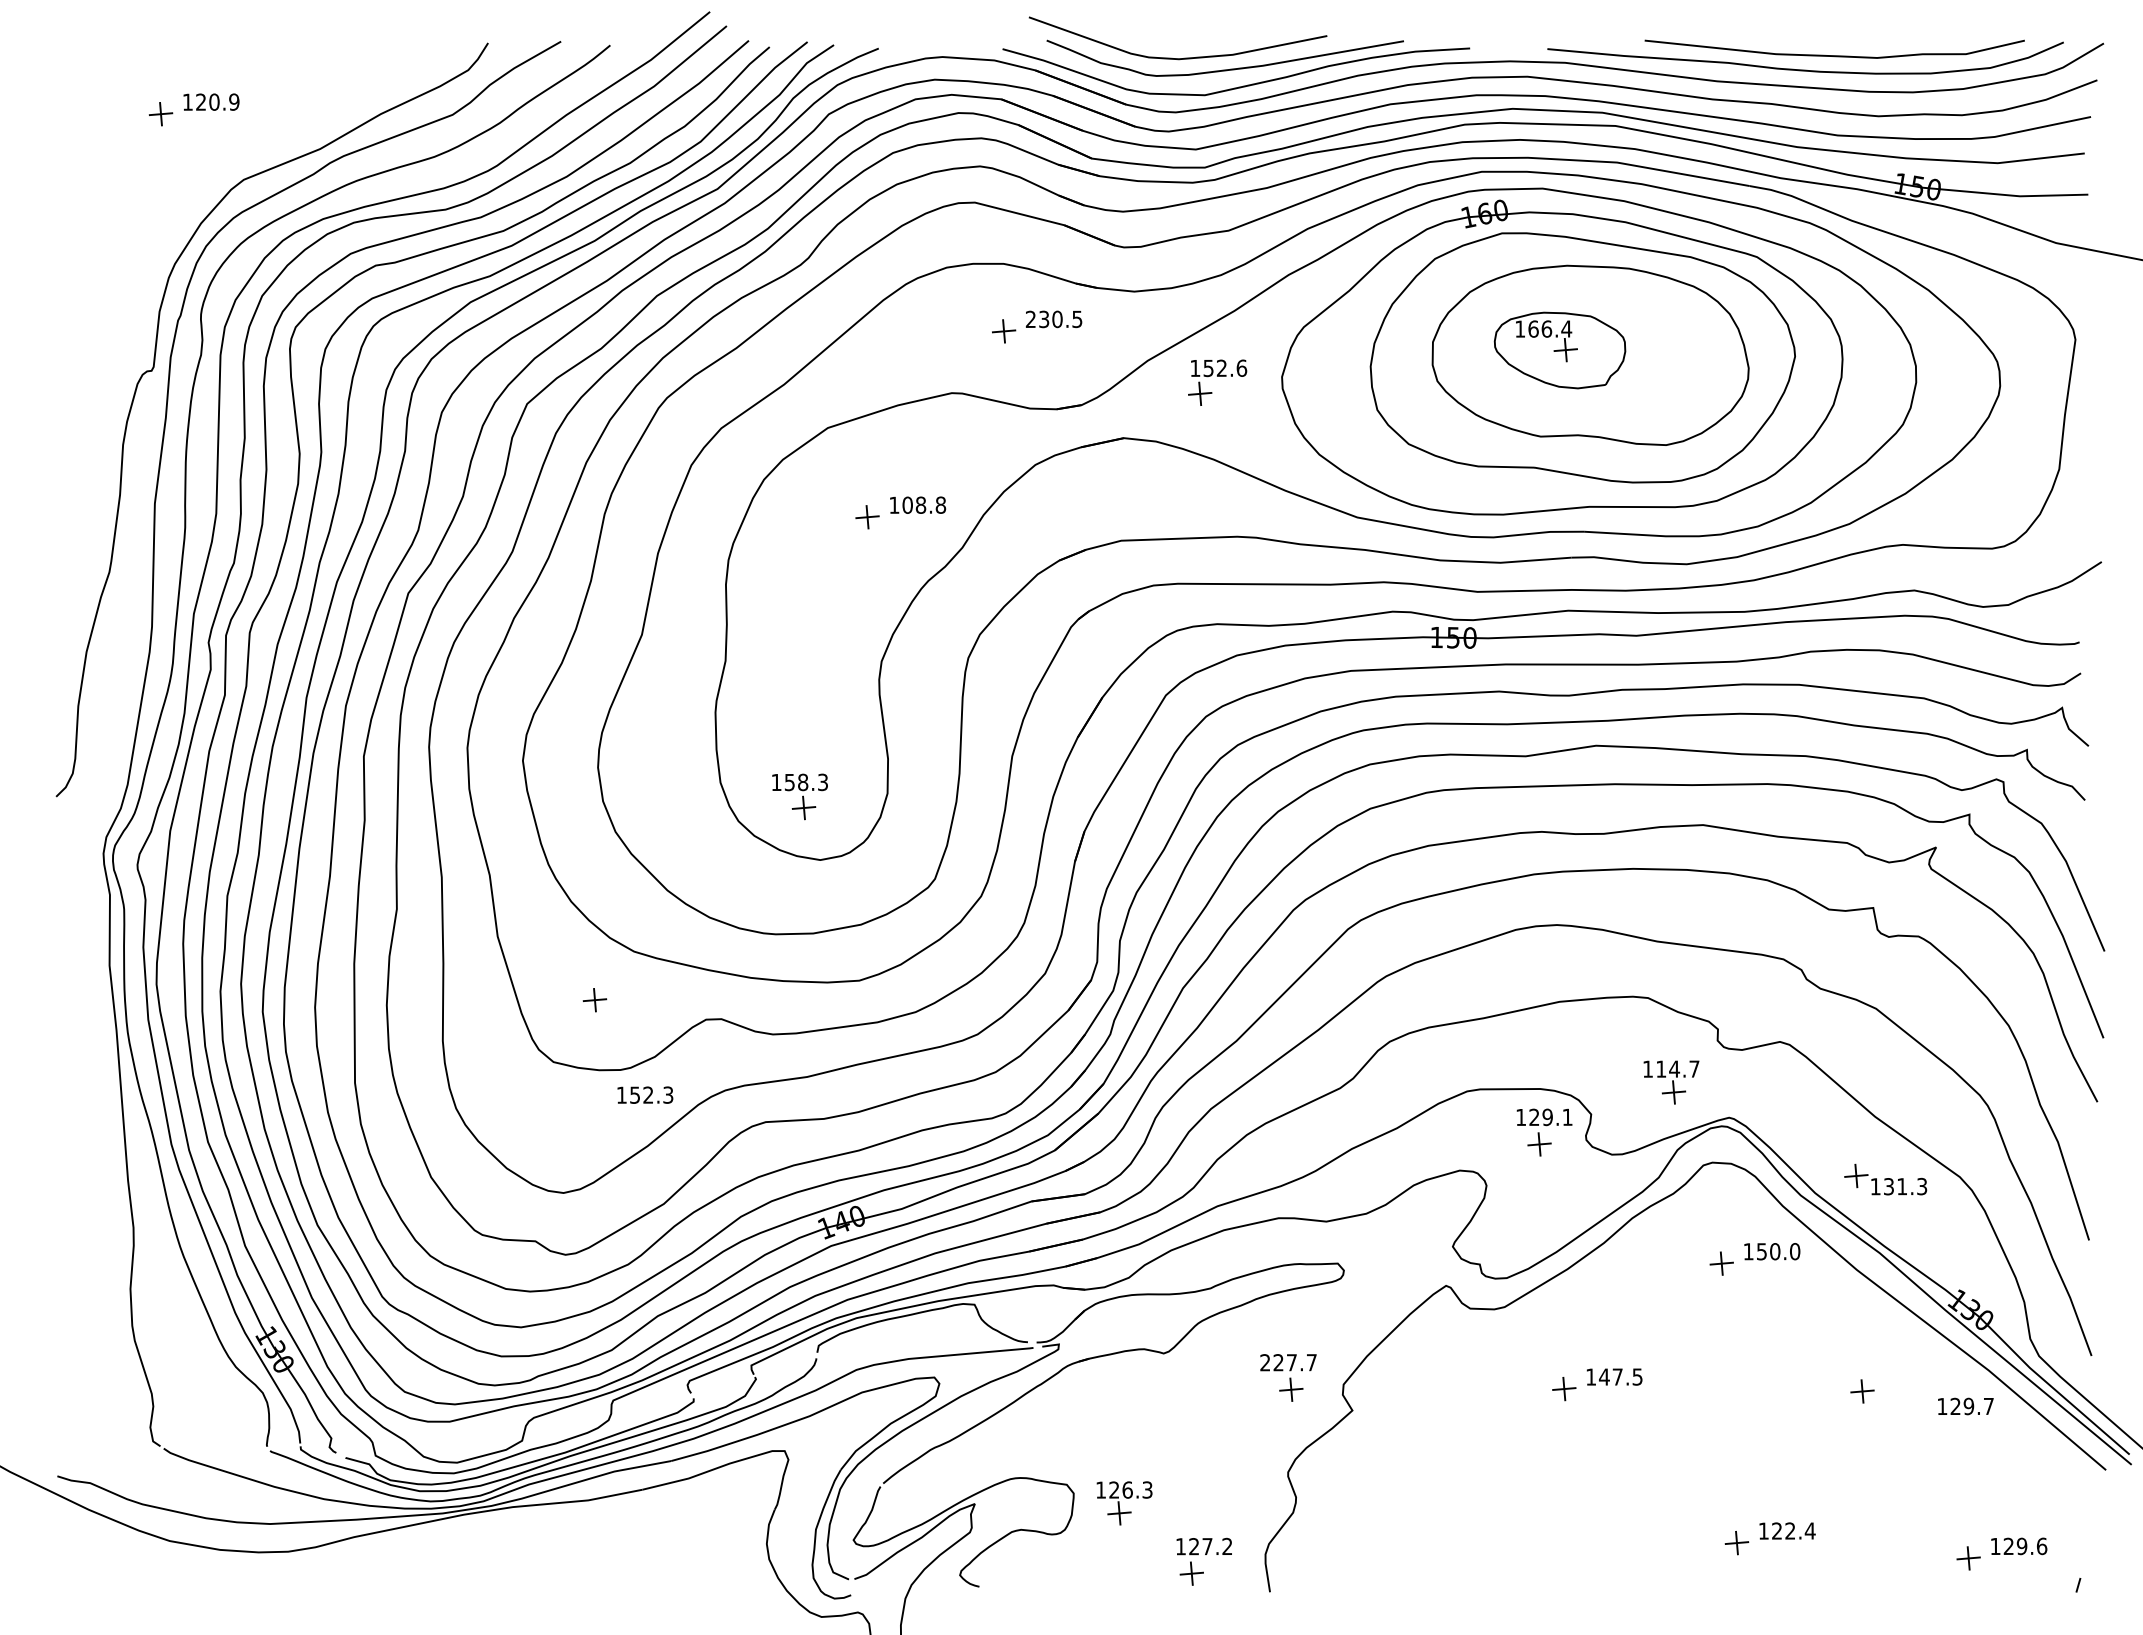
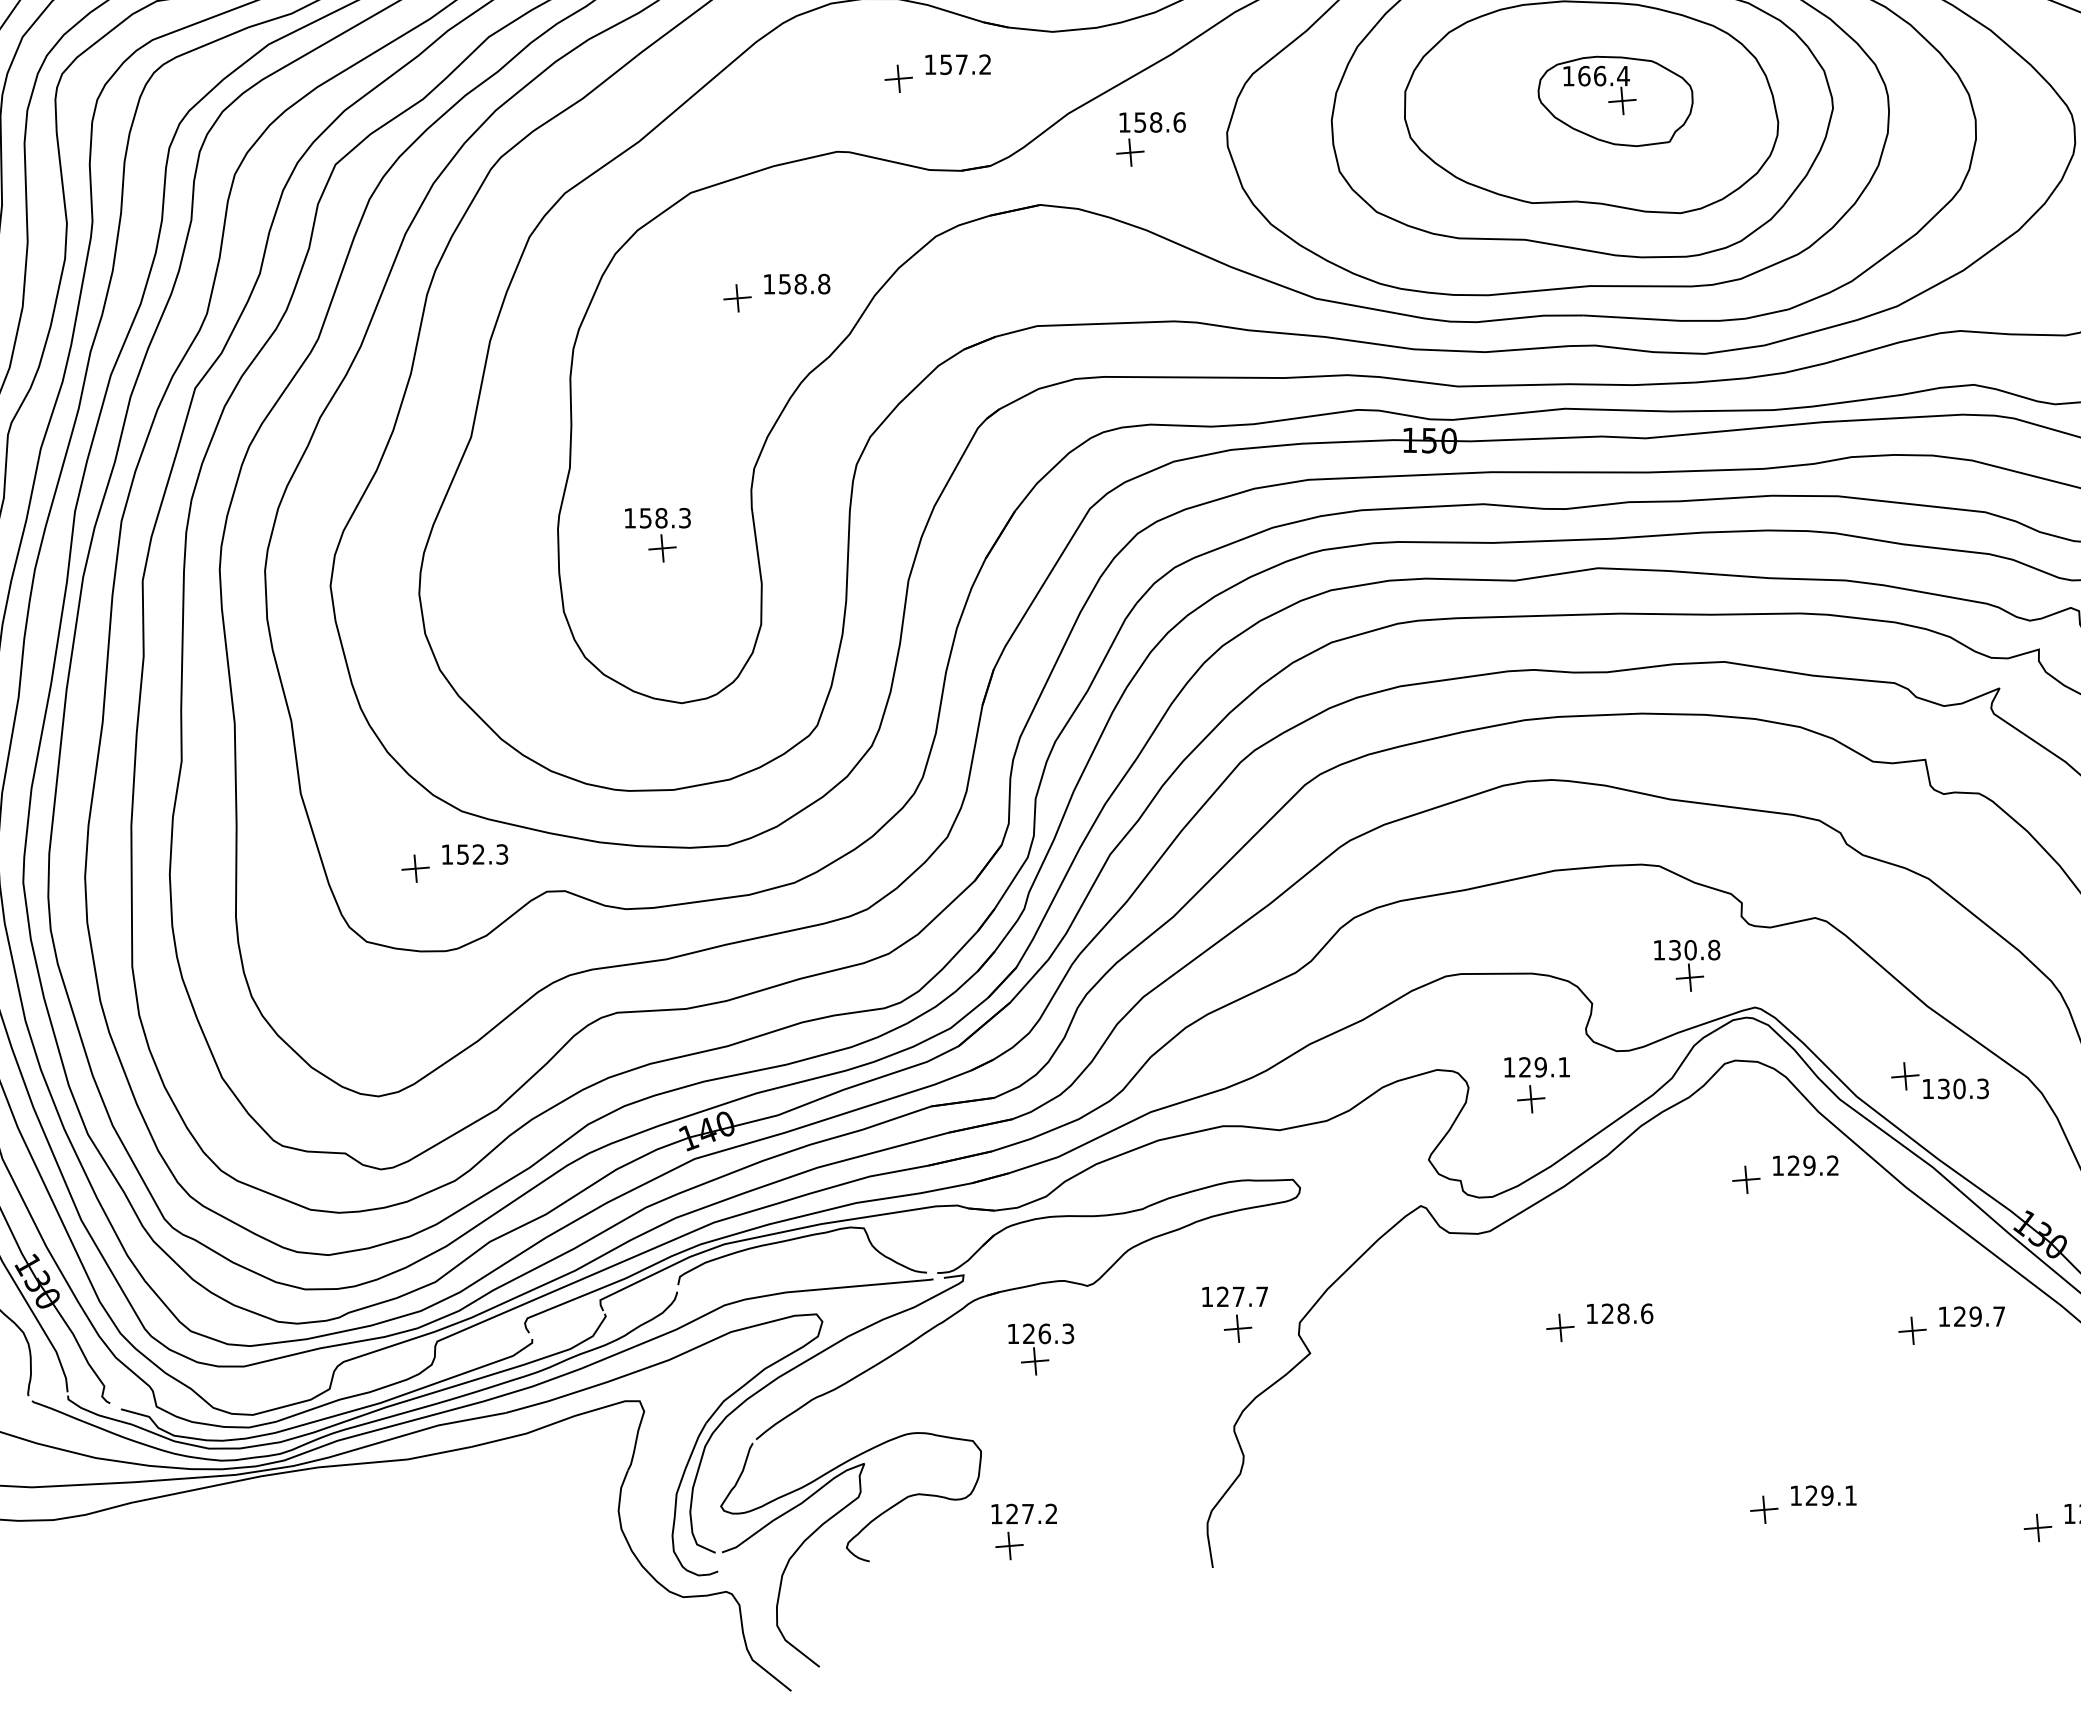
text: (1053, 319) -> (957, 64), 230.5 -> 157.2
part: (1559, 350) -> (1614, 101), moved
text: (1221, 367) -> (1155, 121), 152.6 -> 158.6
text: (907, 504) -> (784, 283), 108.8 -> 158.8
part: (799, 796) -> (657, 534), moved
text: (1677, 1068) -> (1694, 949), 114.7 -> 130.8
text: (645, 1094) -> (475, 853), moved
part: (1544, 1132) -> (1537, 1085), moved
text: (1902, 1186) -> (1959, 1088), 131.3 -> 130.3
text: (1778, 1251) -> (1813, 1165), 150.0 -> 129.2
text: (1265, 1362) -> (1207, 1296), 227.7 -> 127.7
text: (1620, 1376) -> (1626, 1313), 147.5 -> 128.6
text: (1965, 1406) -> (1971, 1316), moved
part: (1124, 1503) -> (1041, 1349), moved
text: (1800, 1530) -> (1839, 1495), 122.4 -> 129.1
part: (1205, 1554) -> (1025, 1523), moved

